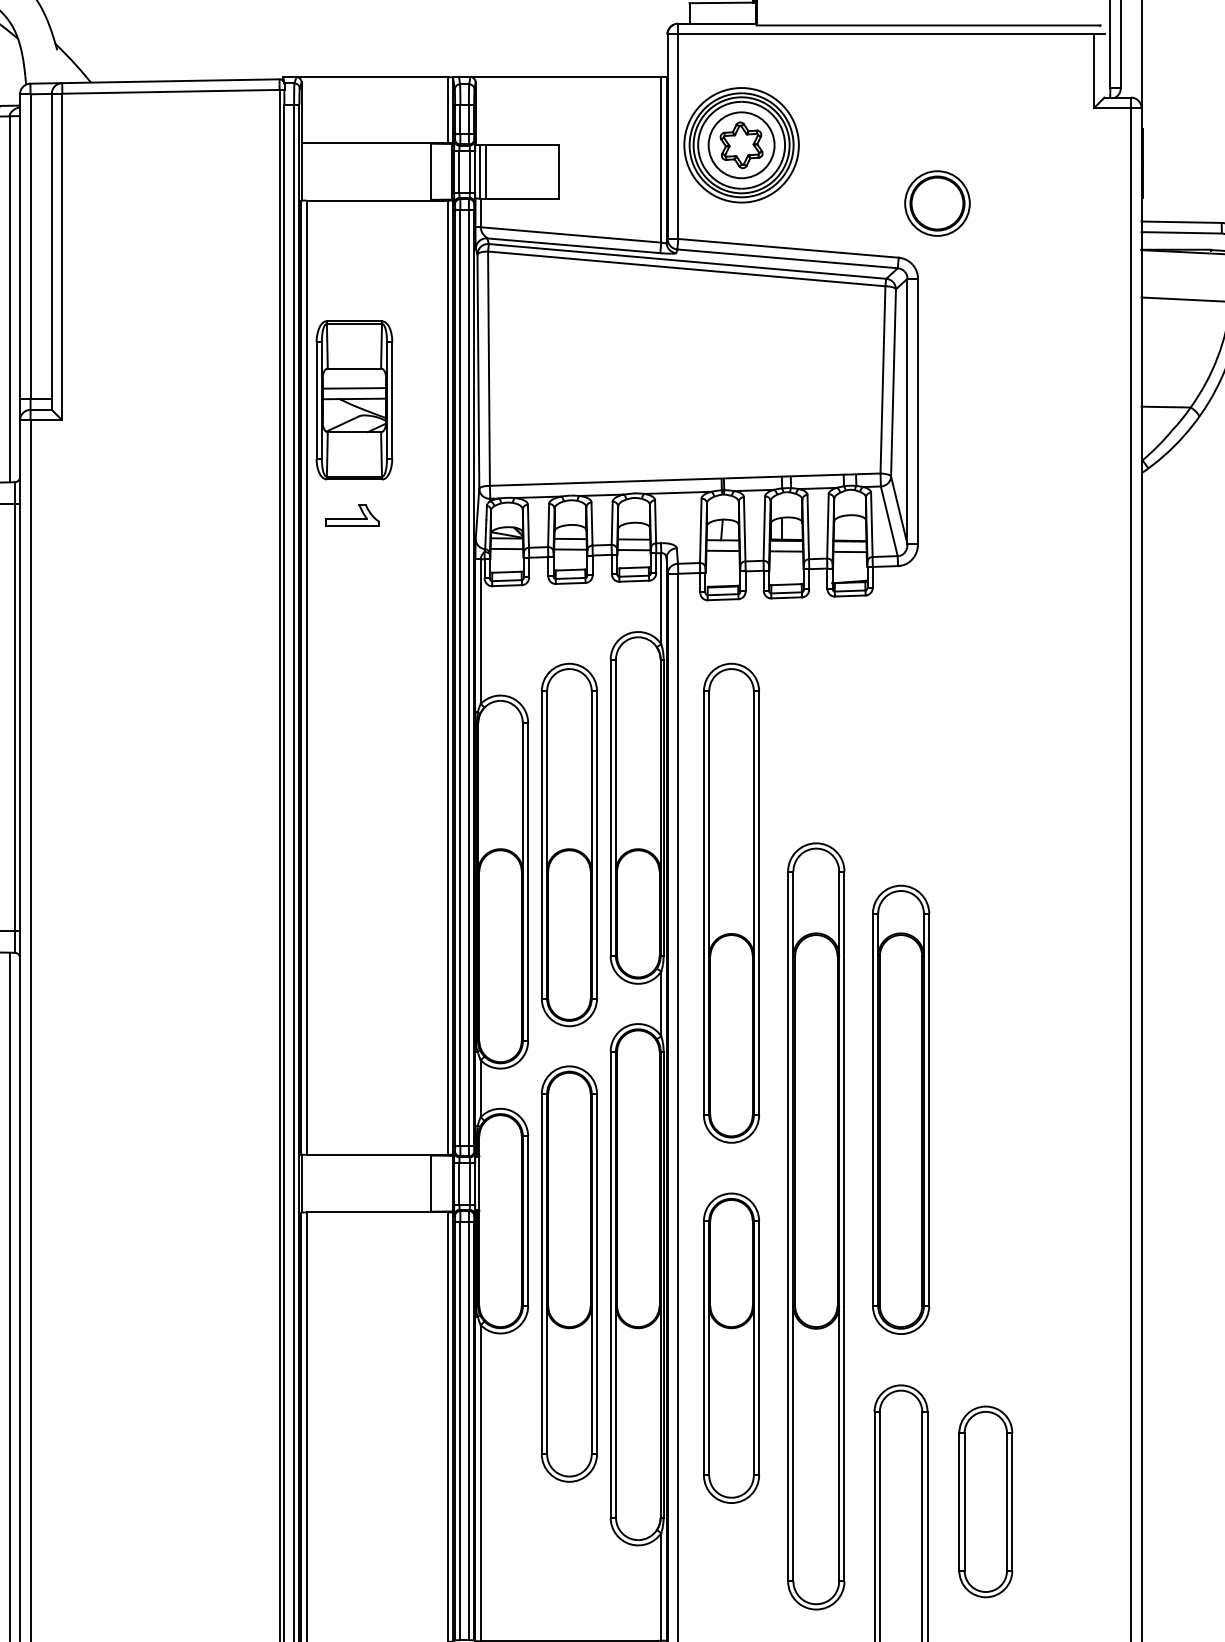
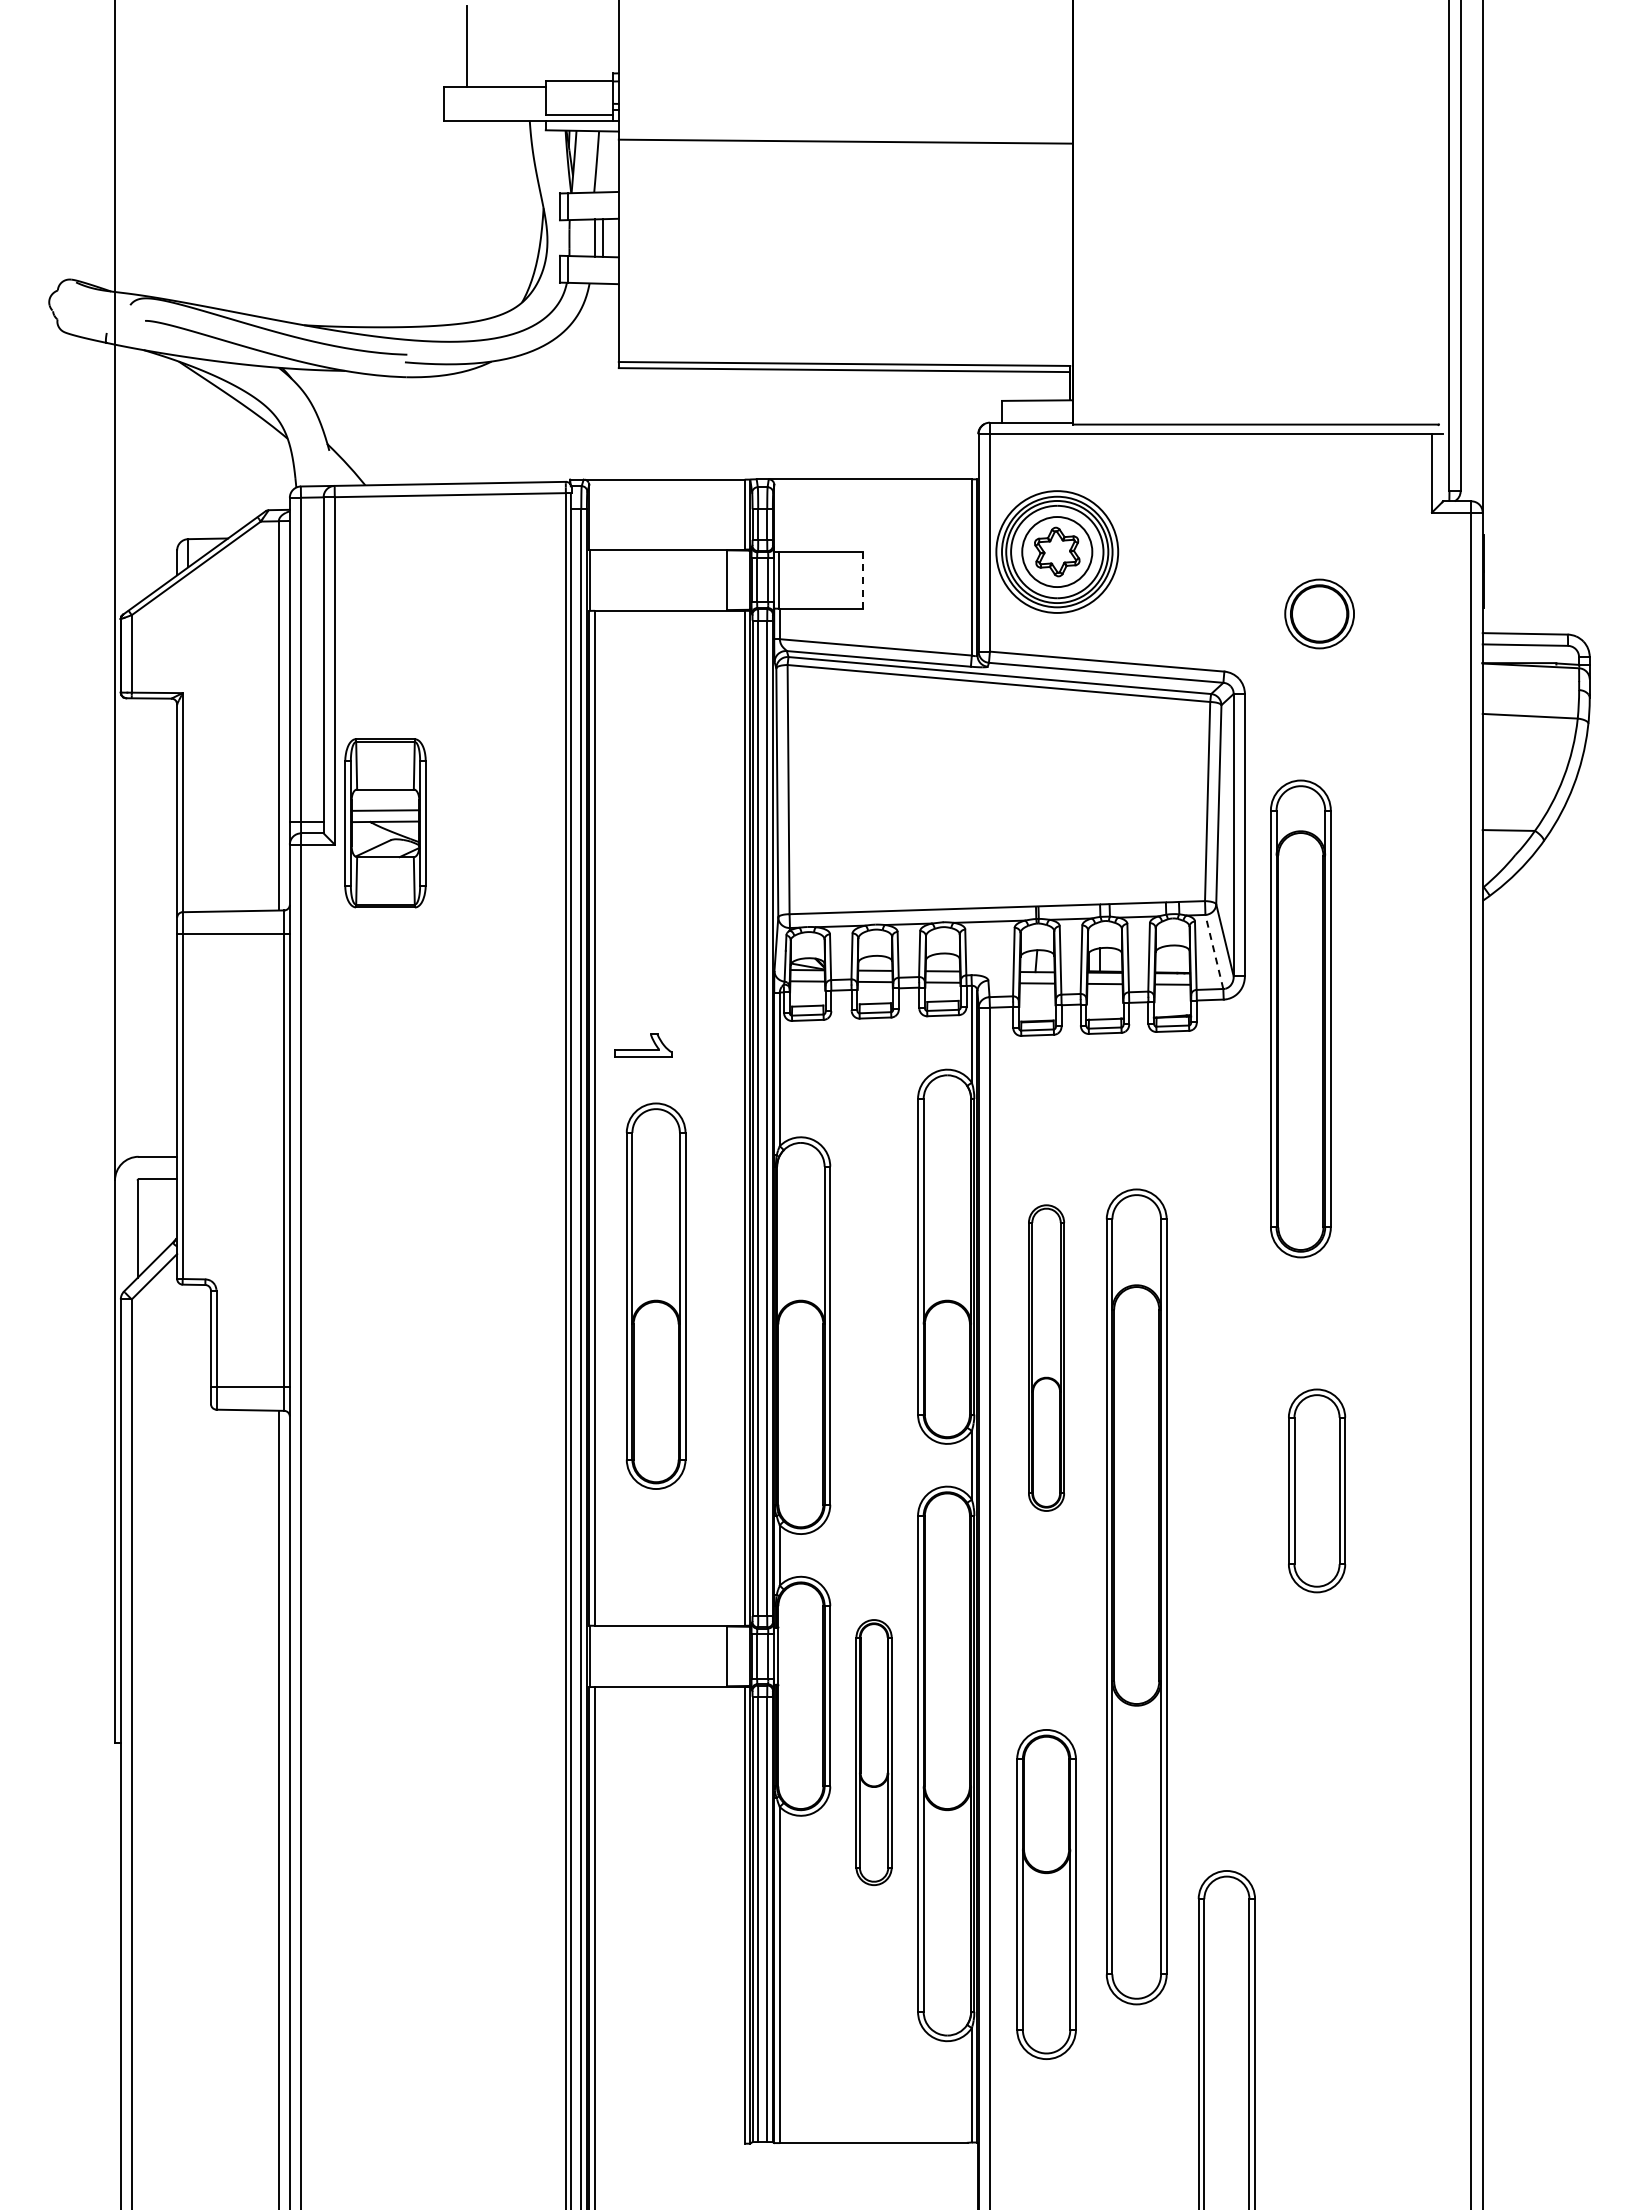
line: (486, 172) -> (785, 580), removed
line: (558, 172) -> (862, 580), solid -> dashed
part: (937, 203) -> (1319, 613), moved
part: (354, 400) -> (385, 823), moved
part: (352, 515) -> (643, 1045), moved
line: (889, 520) -> (1214, 951), solid -> dashed
part: (568, 844) -> (655, 1295), moved
part: (731, 902) -> (1046, 1357), size x0.6
part: (900, 1109) -> (1300, 1018), moved
part: (816, 1226) -> (1136, 1596), moved
part: (568, 1273) -> (873, 1752), size x0.6
part: (731, 1348) -> (1046, 1894), moved
part: (986, 1501) -> (1317, 1490), moved

